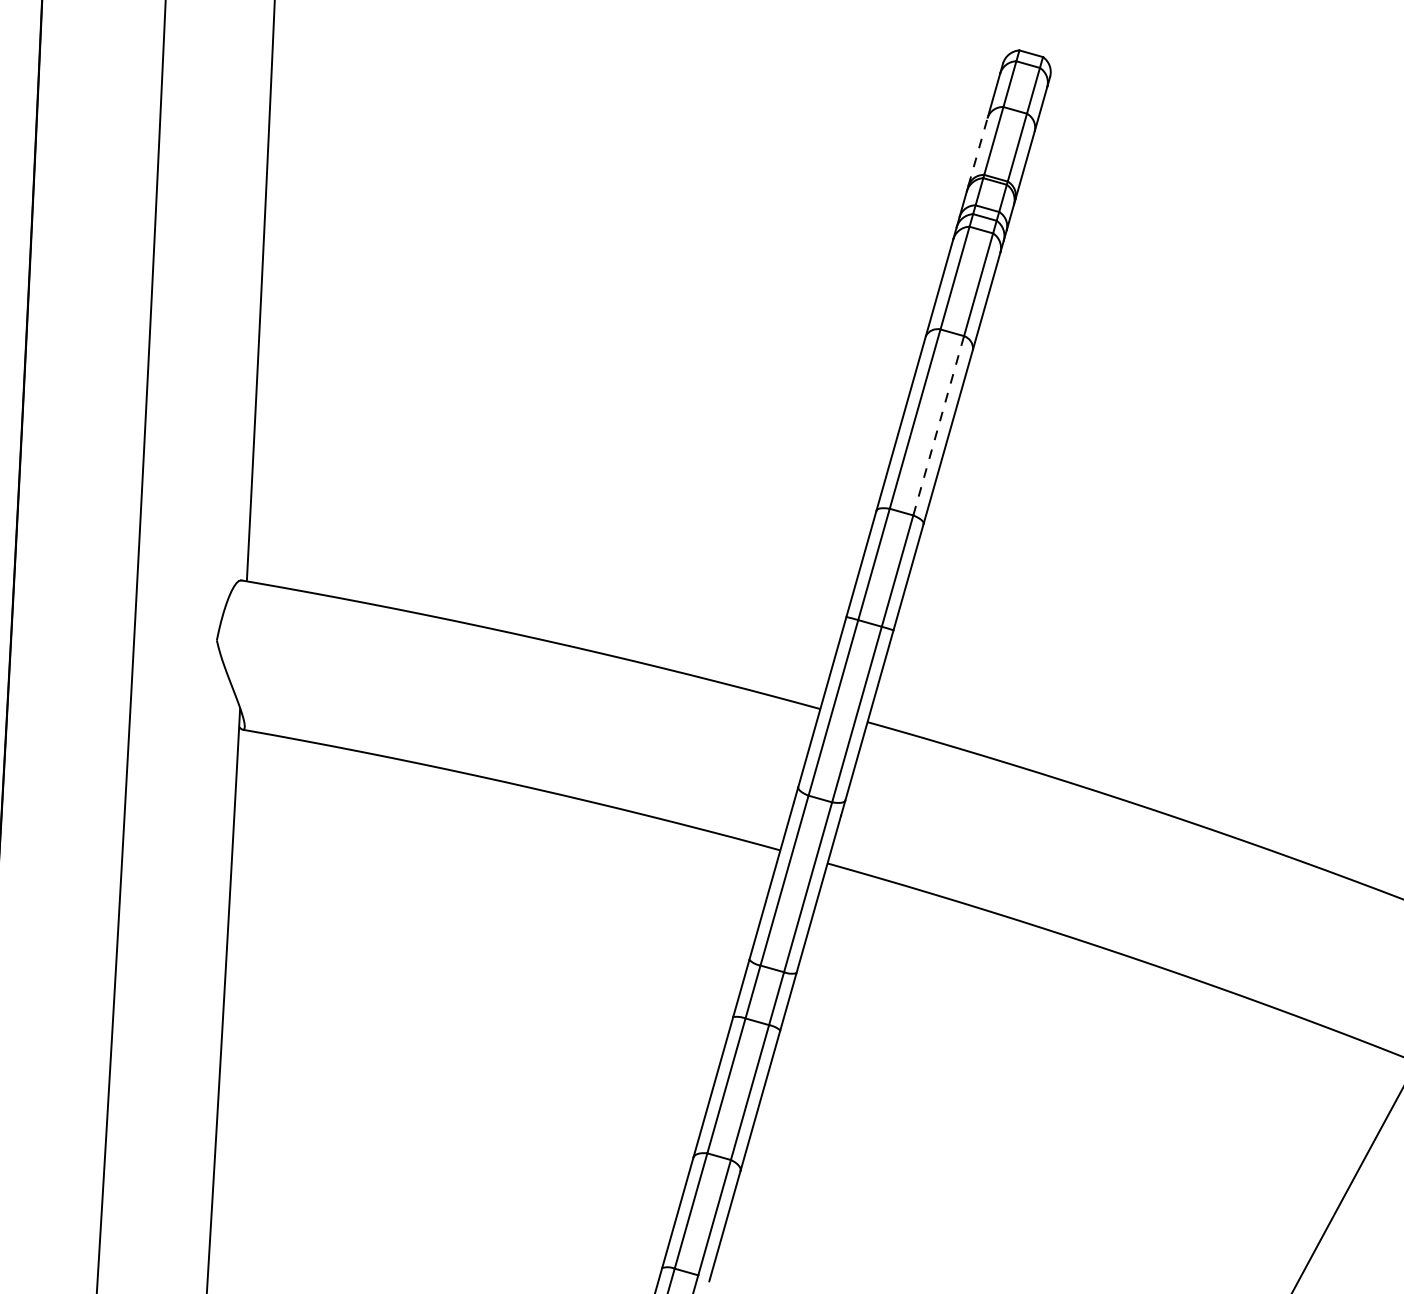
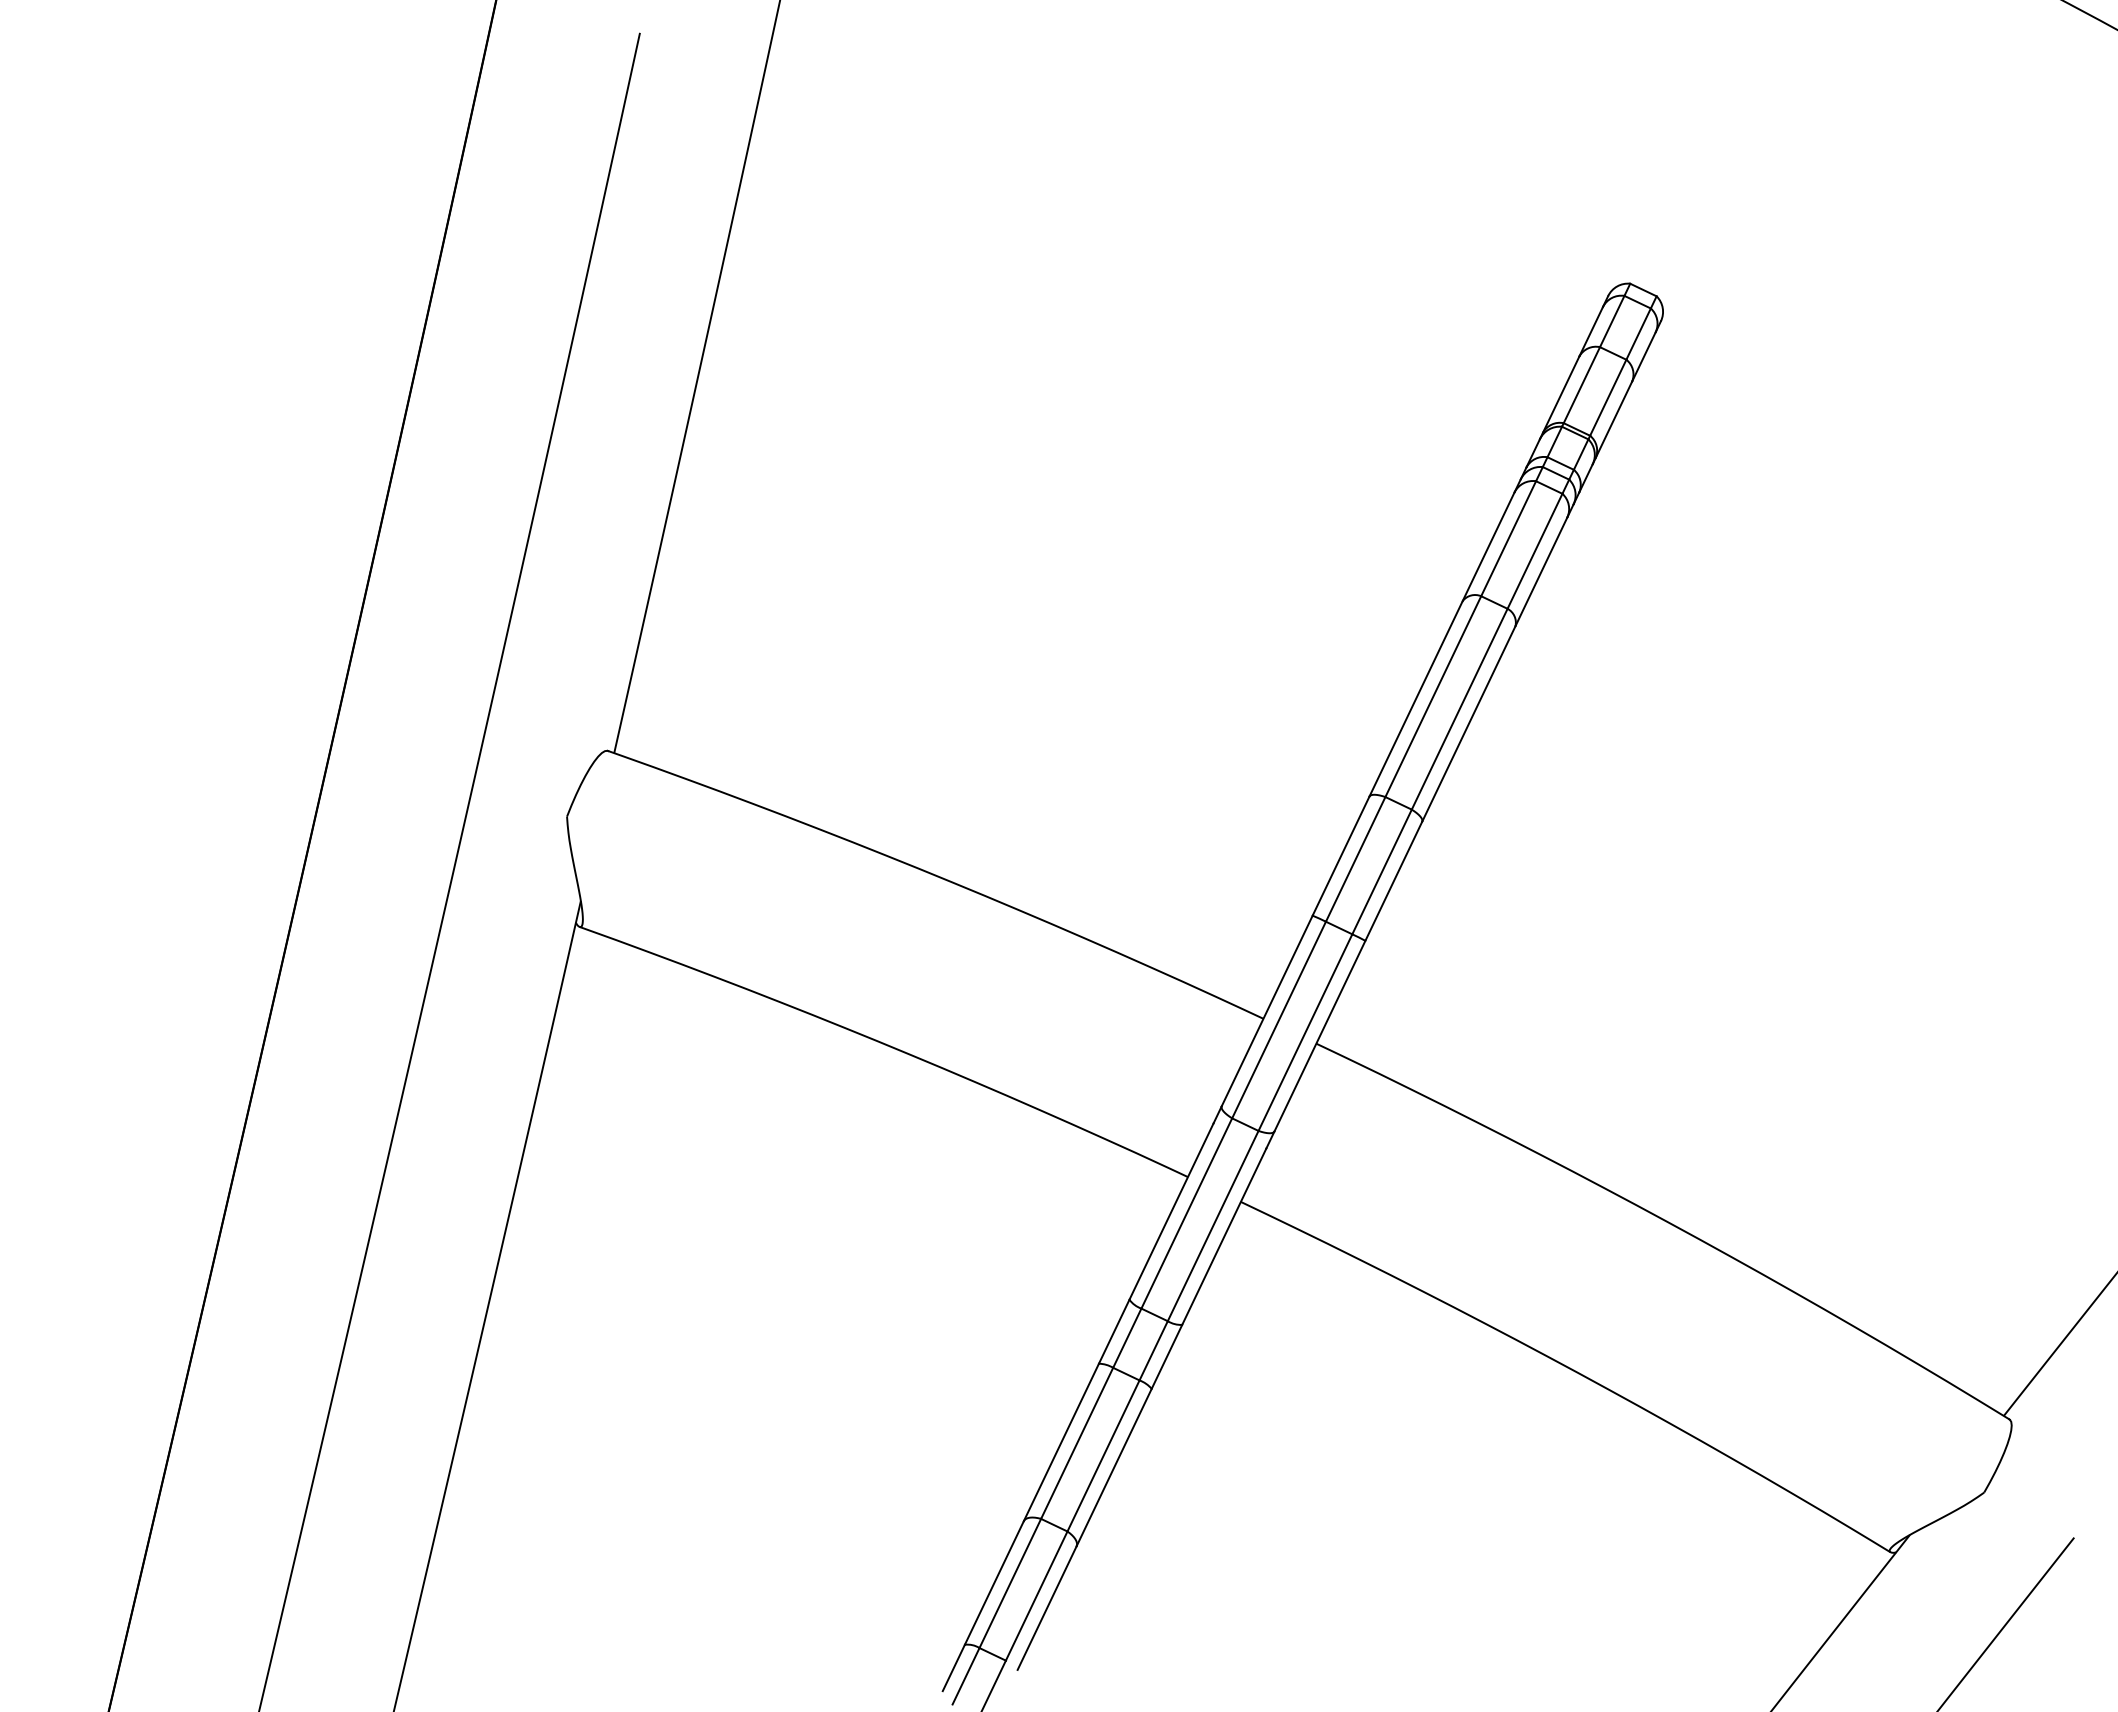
line: (978, 151) -> (1561, 394), dashed -> solid
line: (938, 425) -> (1459, 708), dashed -> solid

